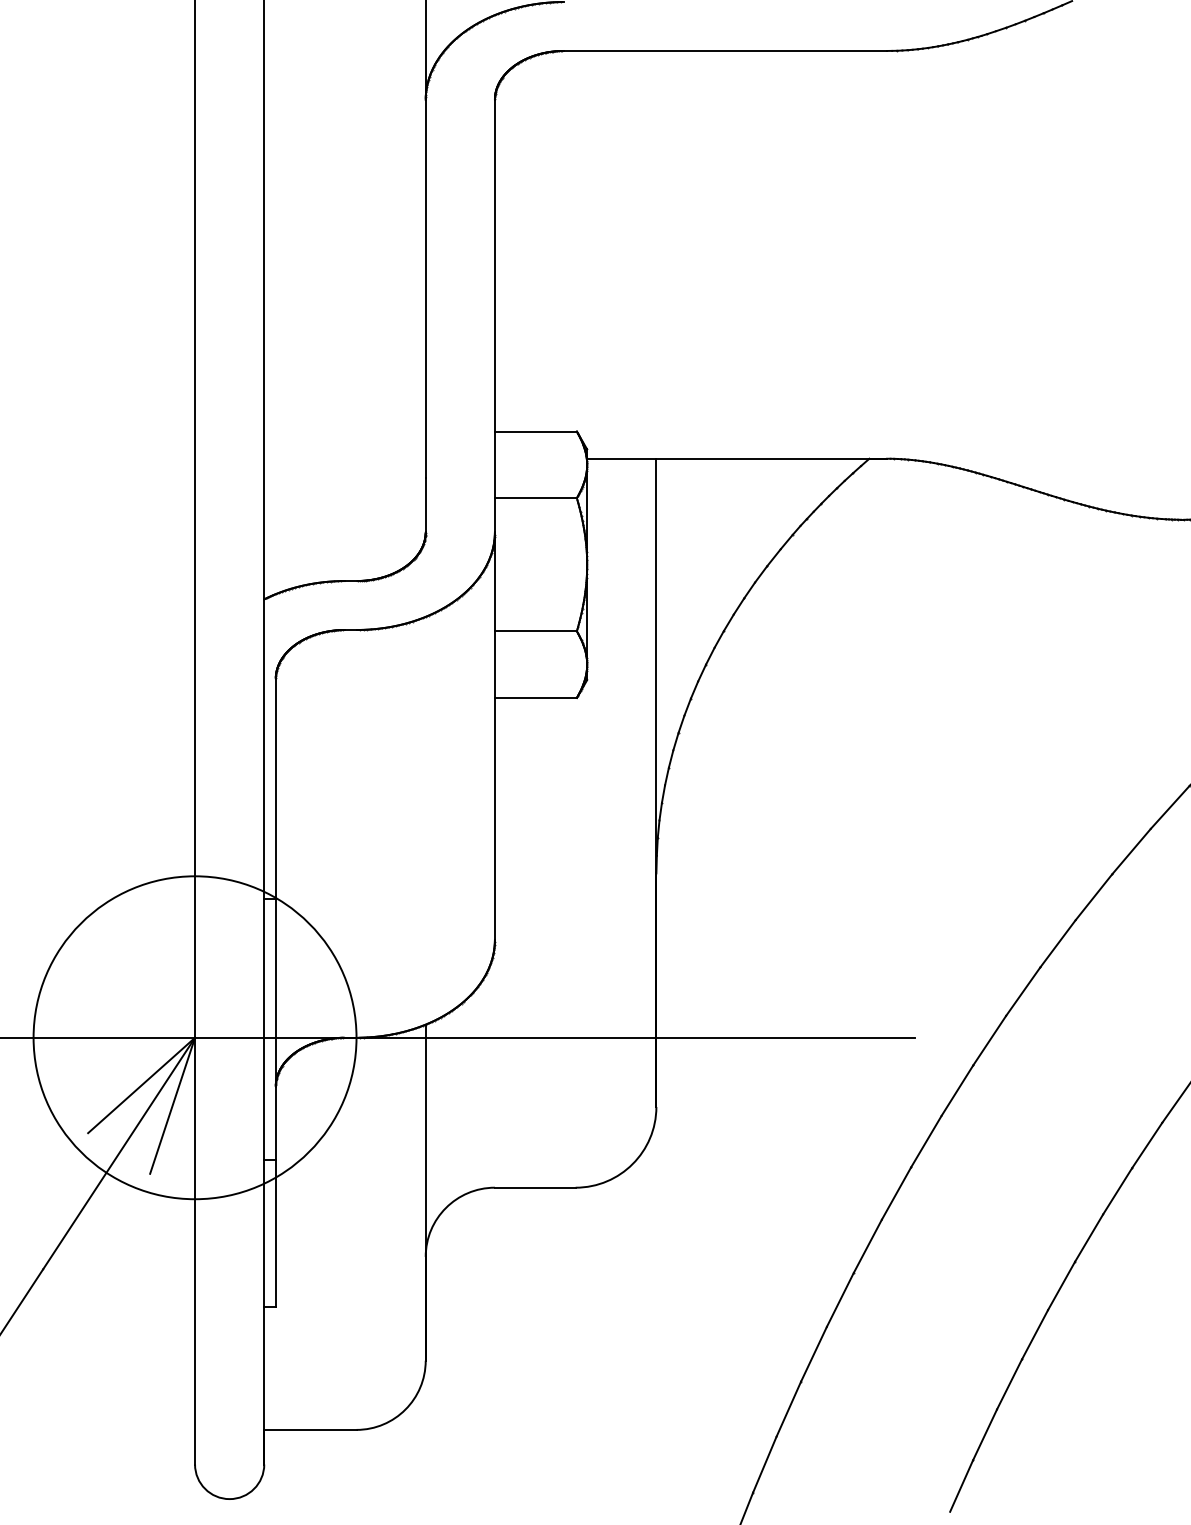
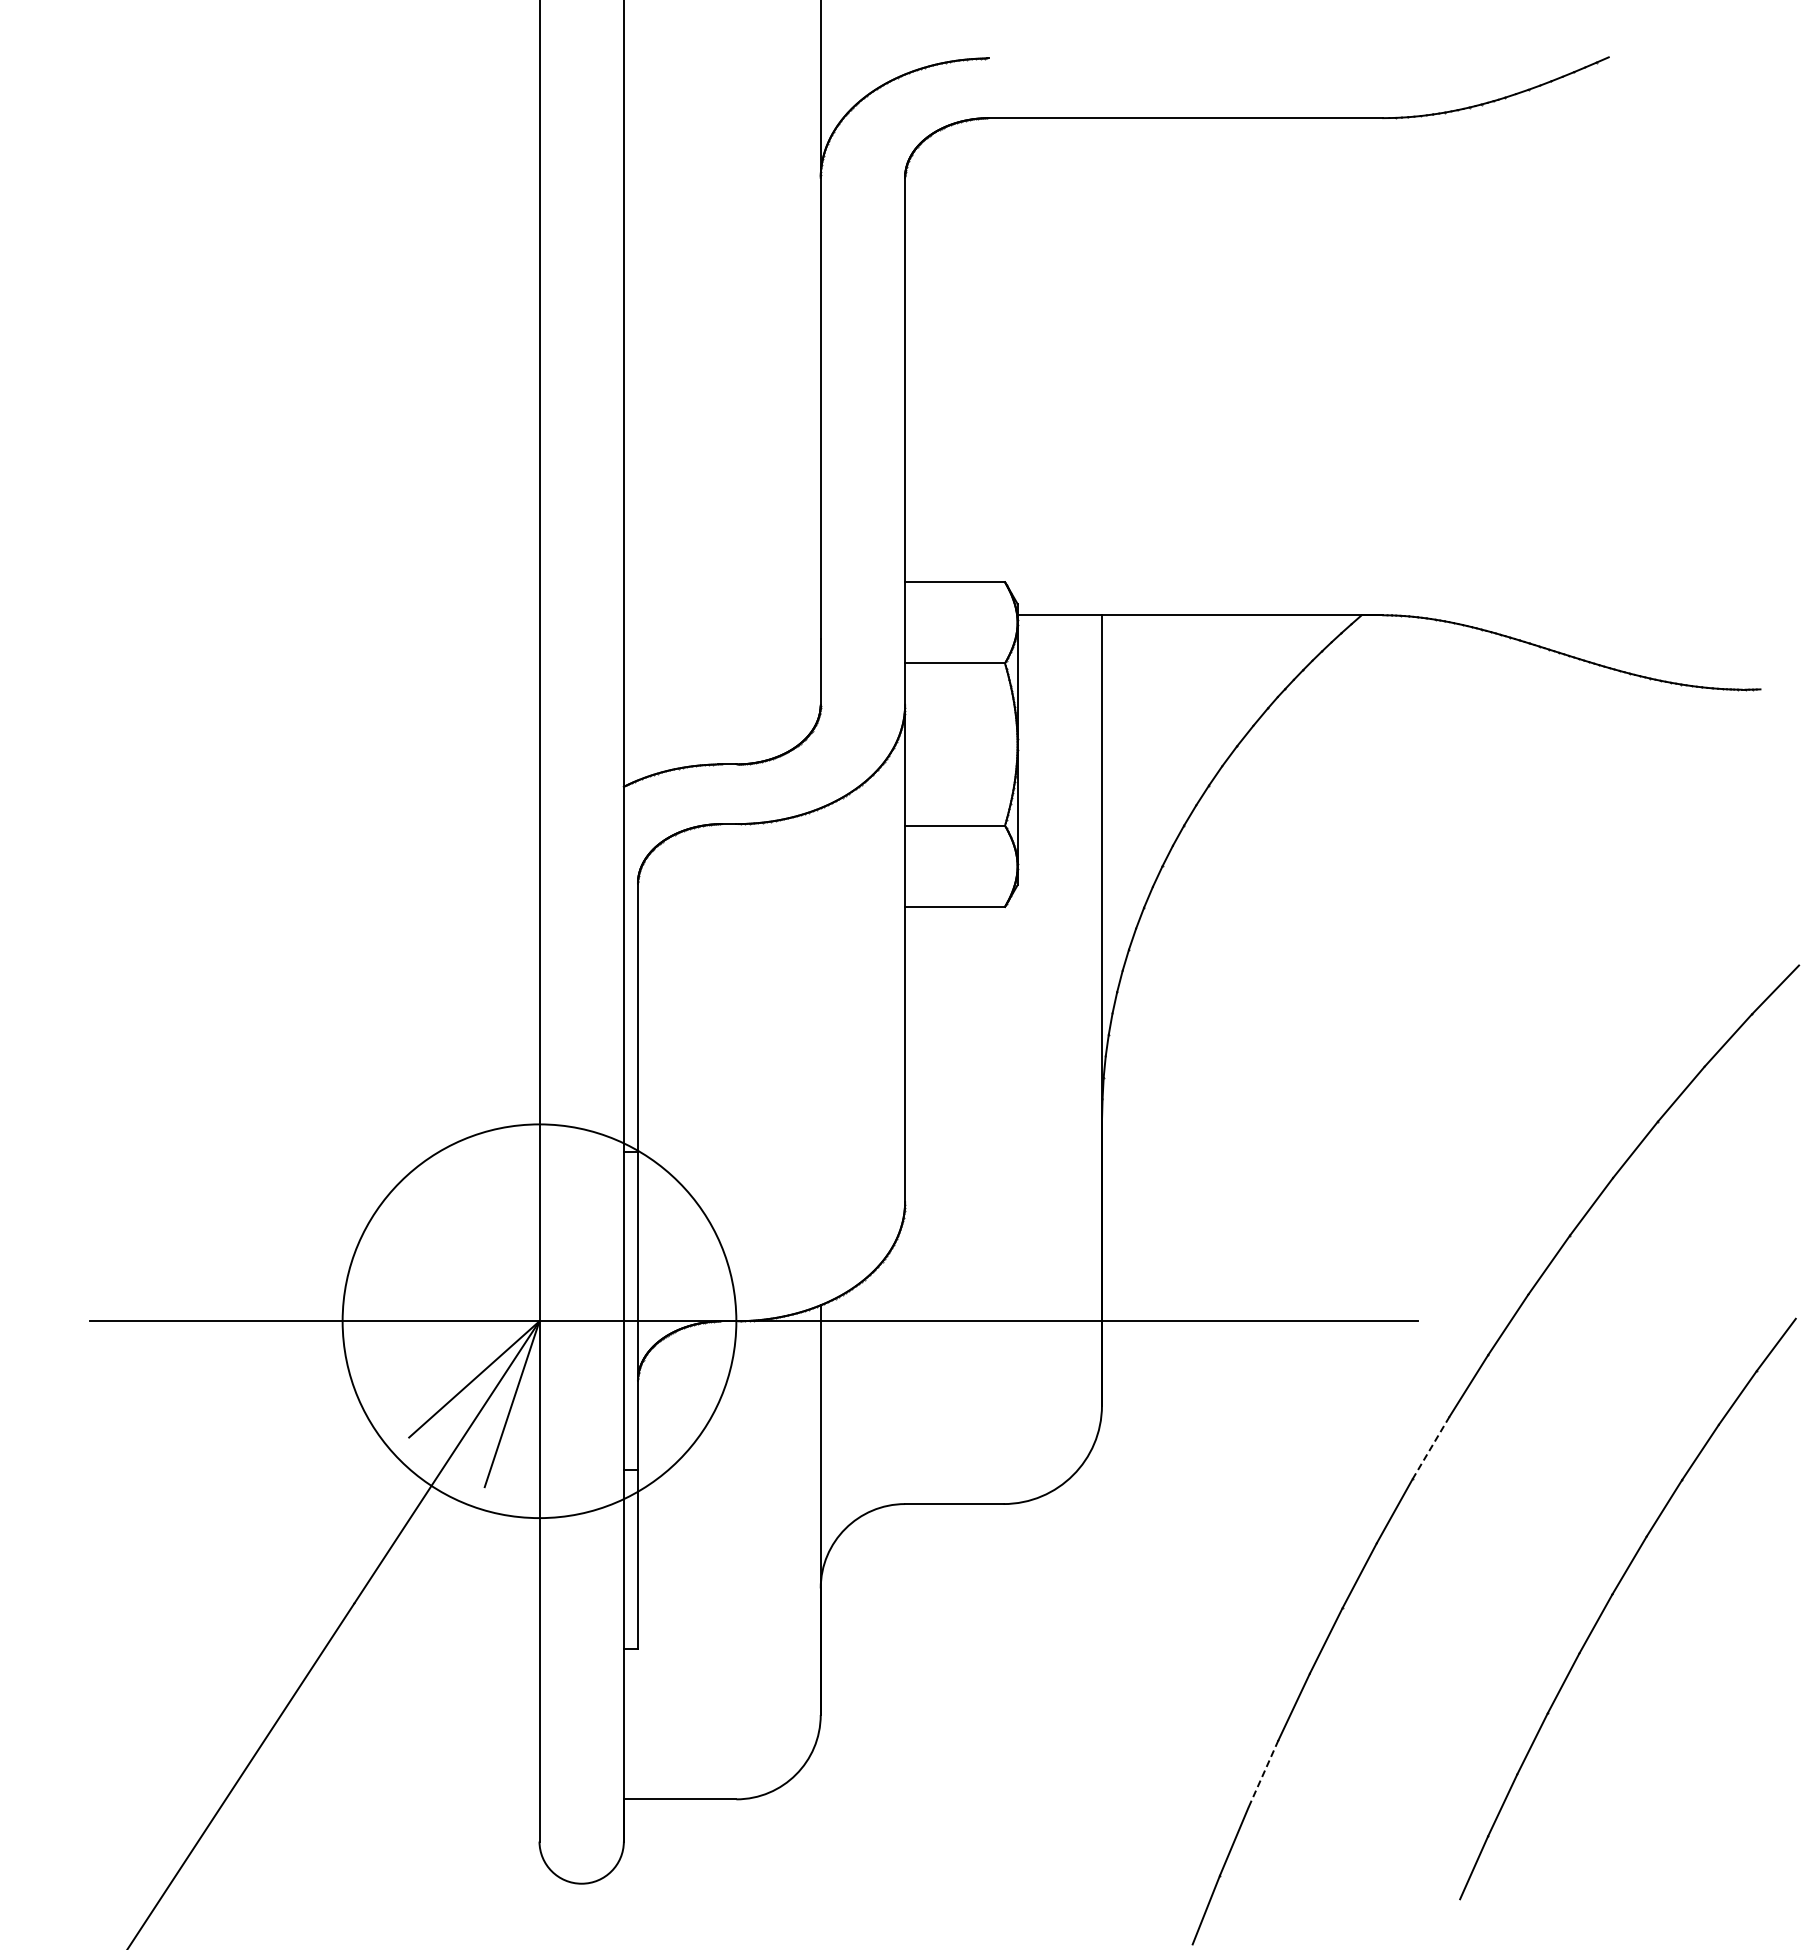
line: (925, 1142) -> (1430, 1448), solid -> dashed
line: (788, 1409) -> (1263, 1774), solid -> dashed

